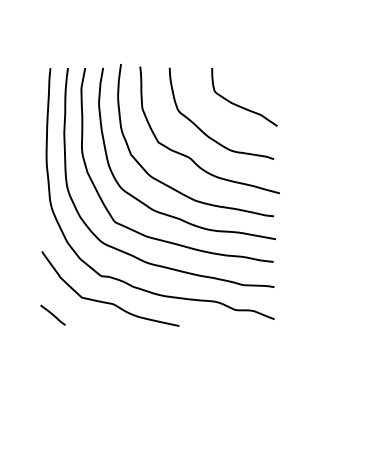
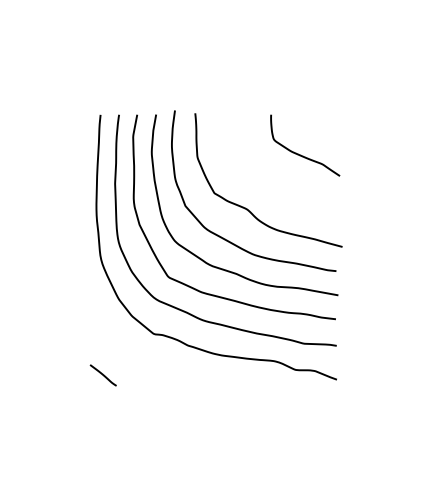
curve: (205, 133) -> (264, 183), removed
curve: (108, 302) -> (161, 361), removed

